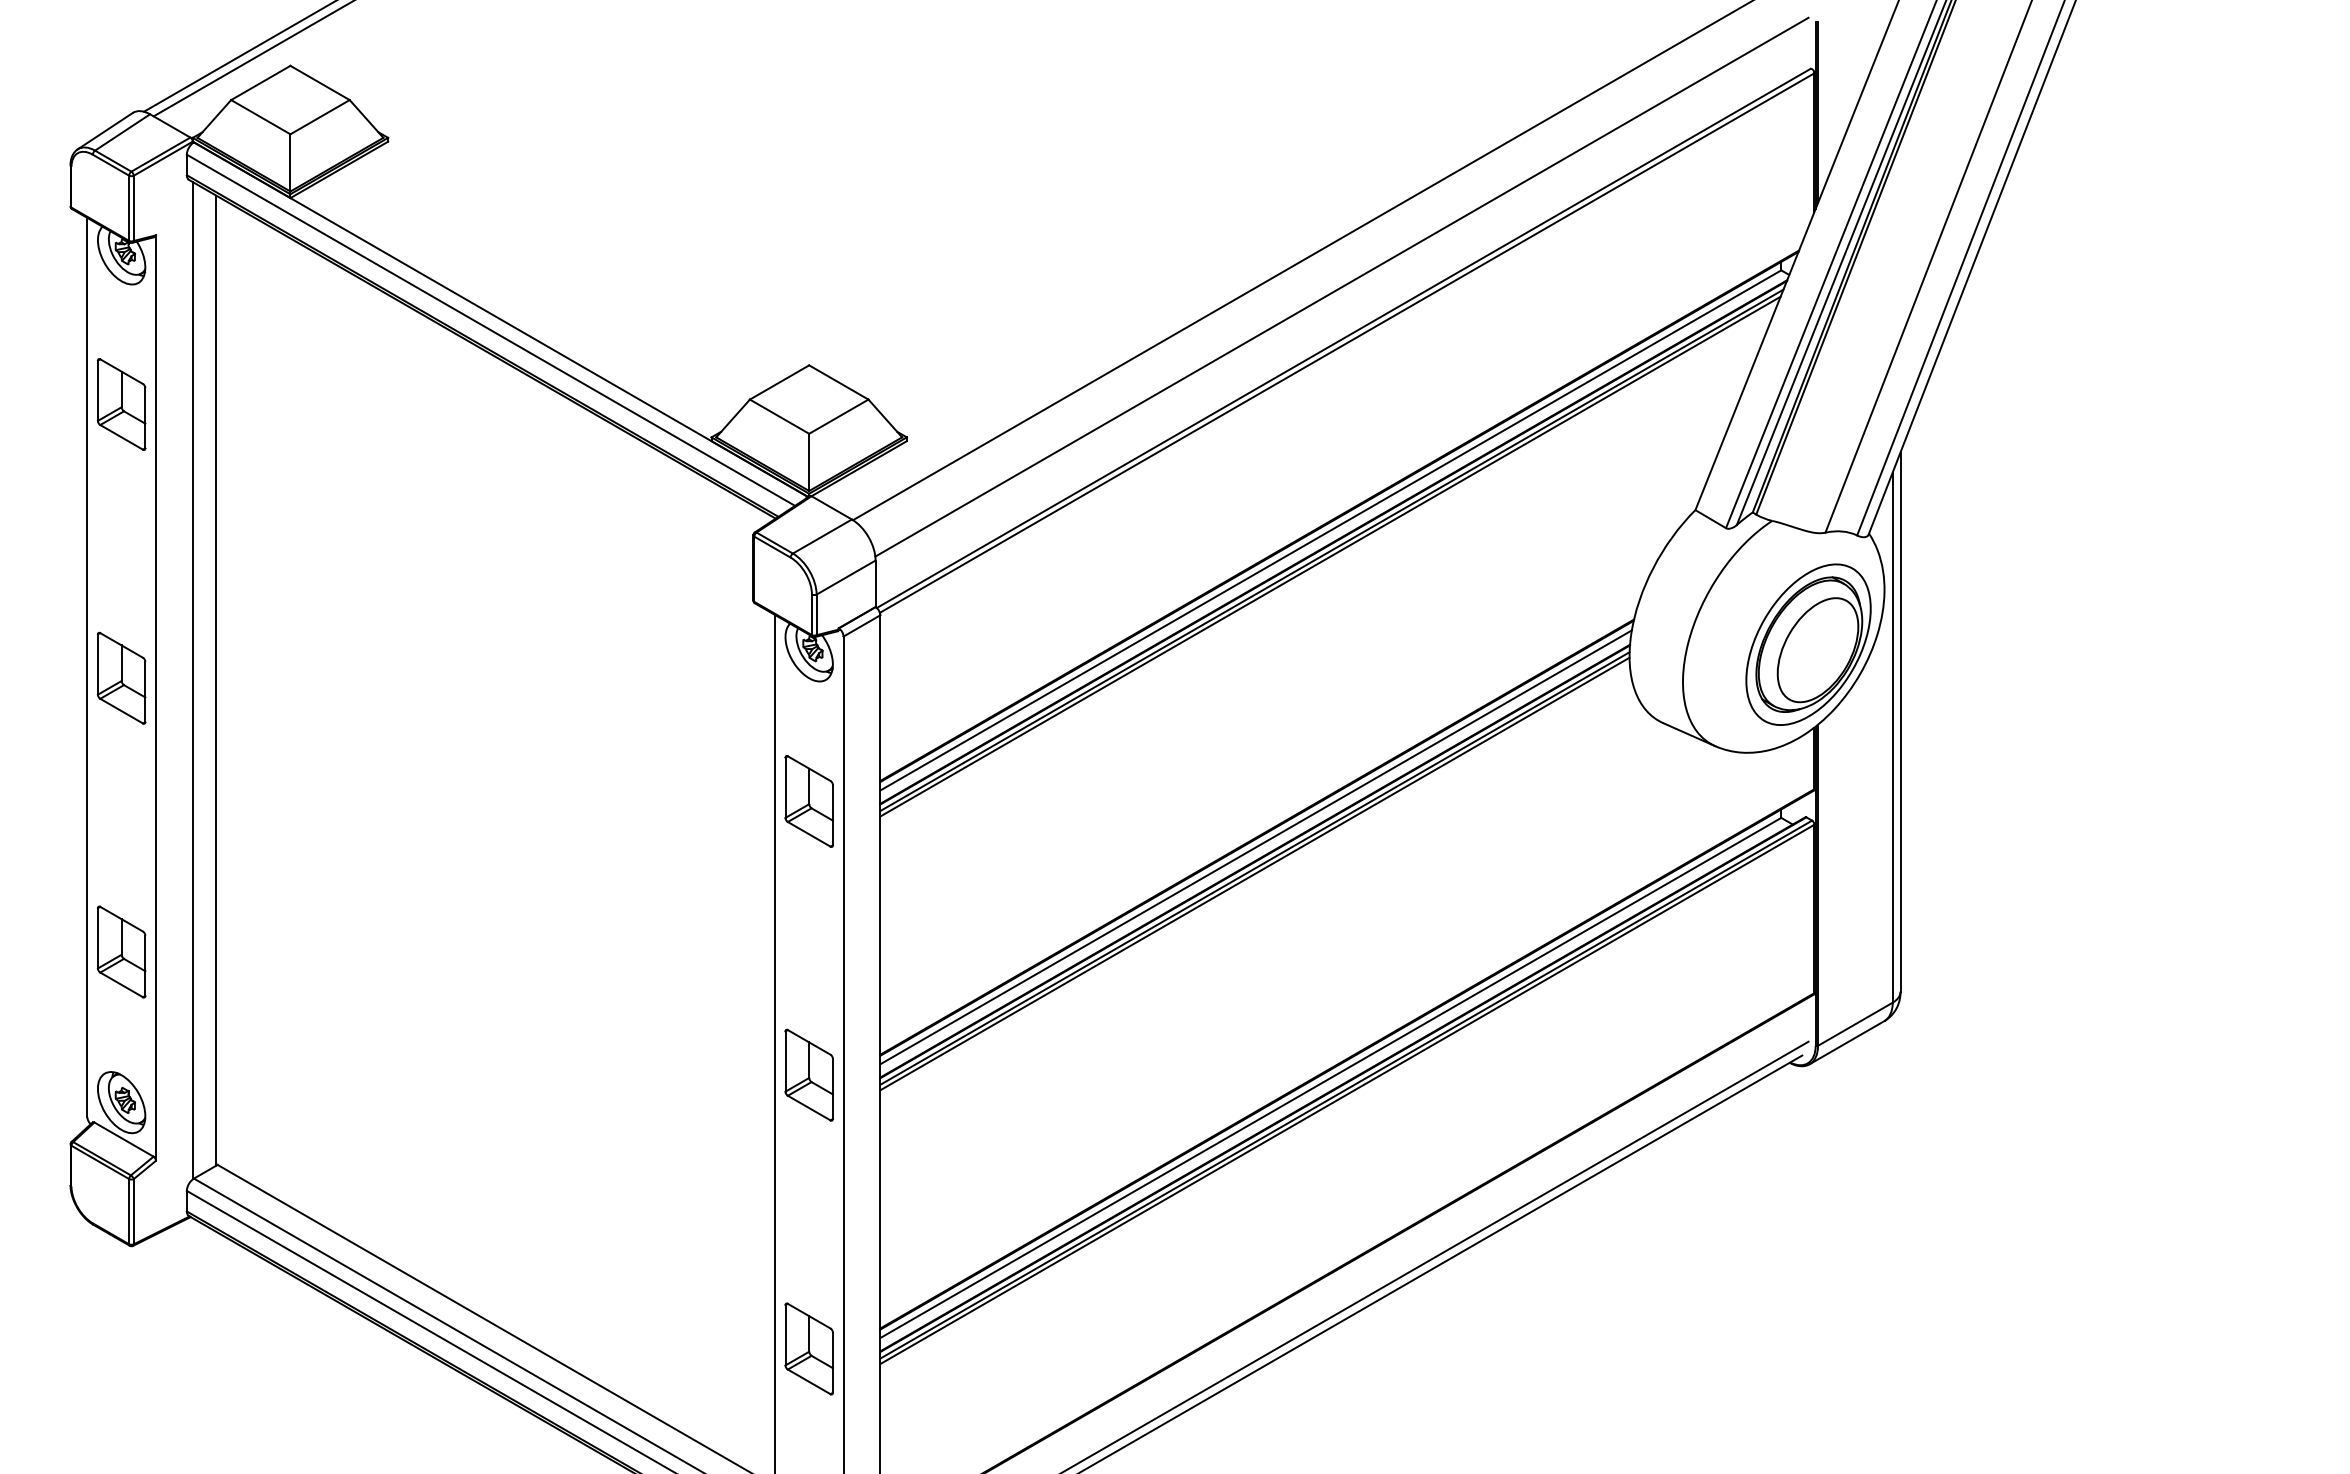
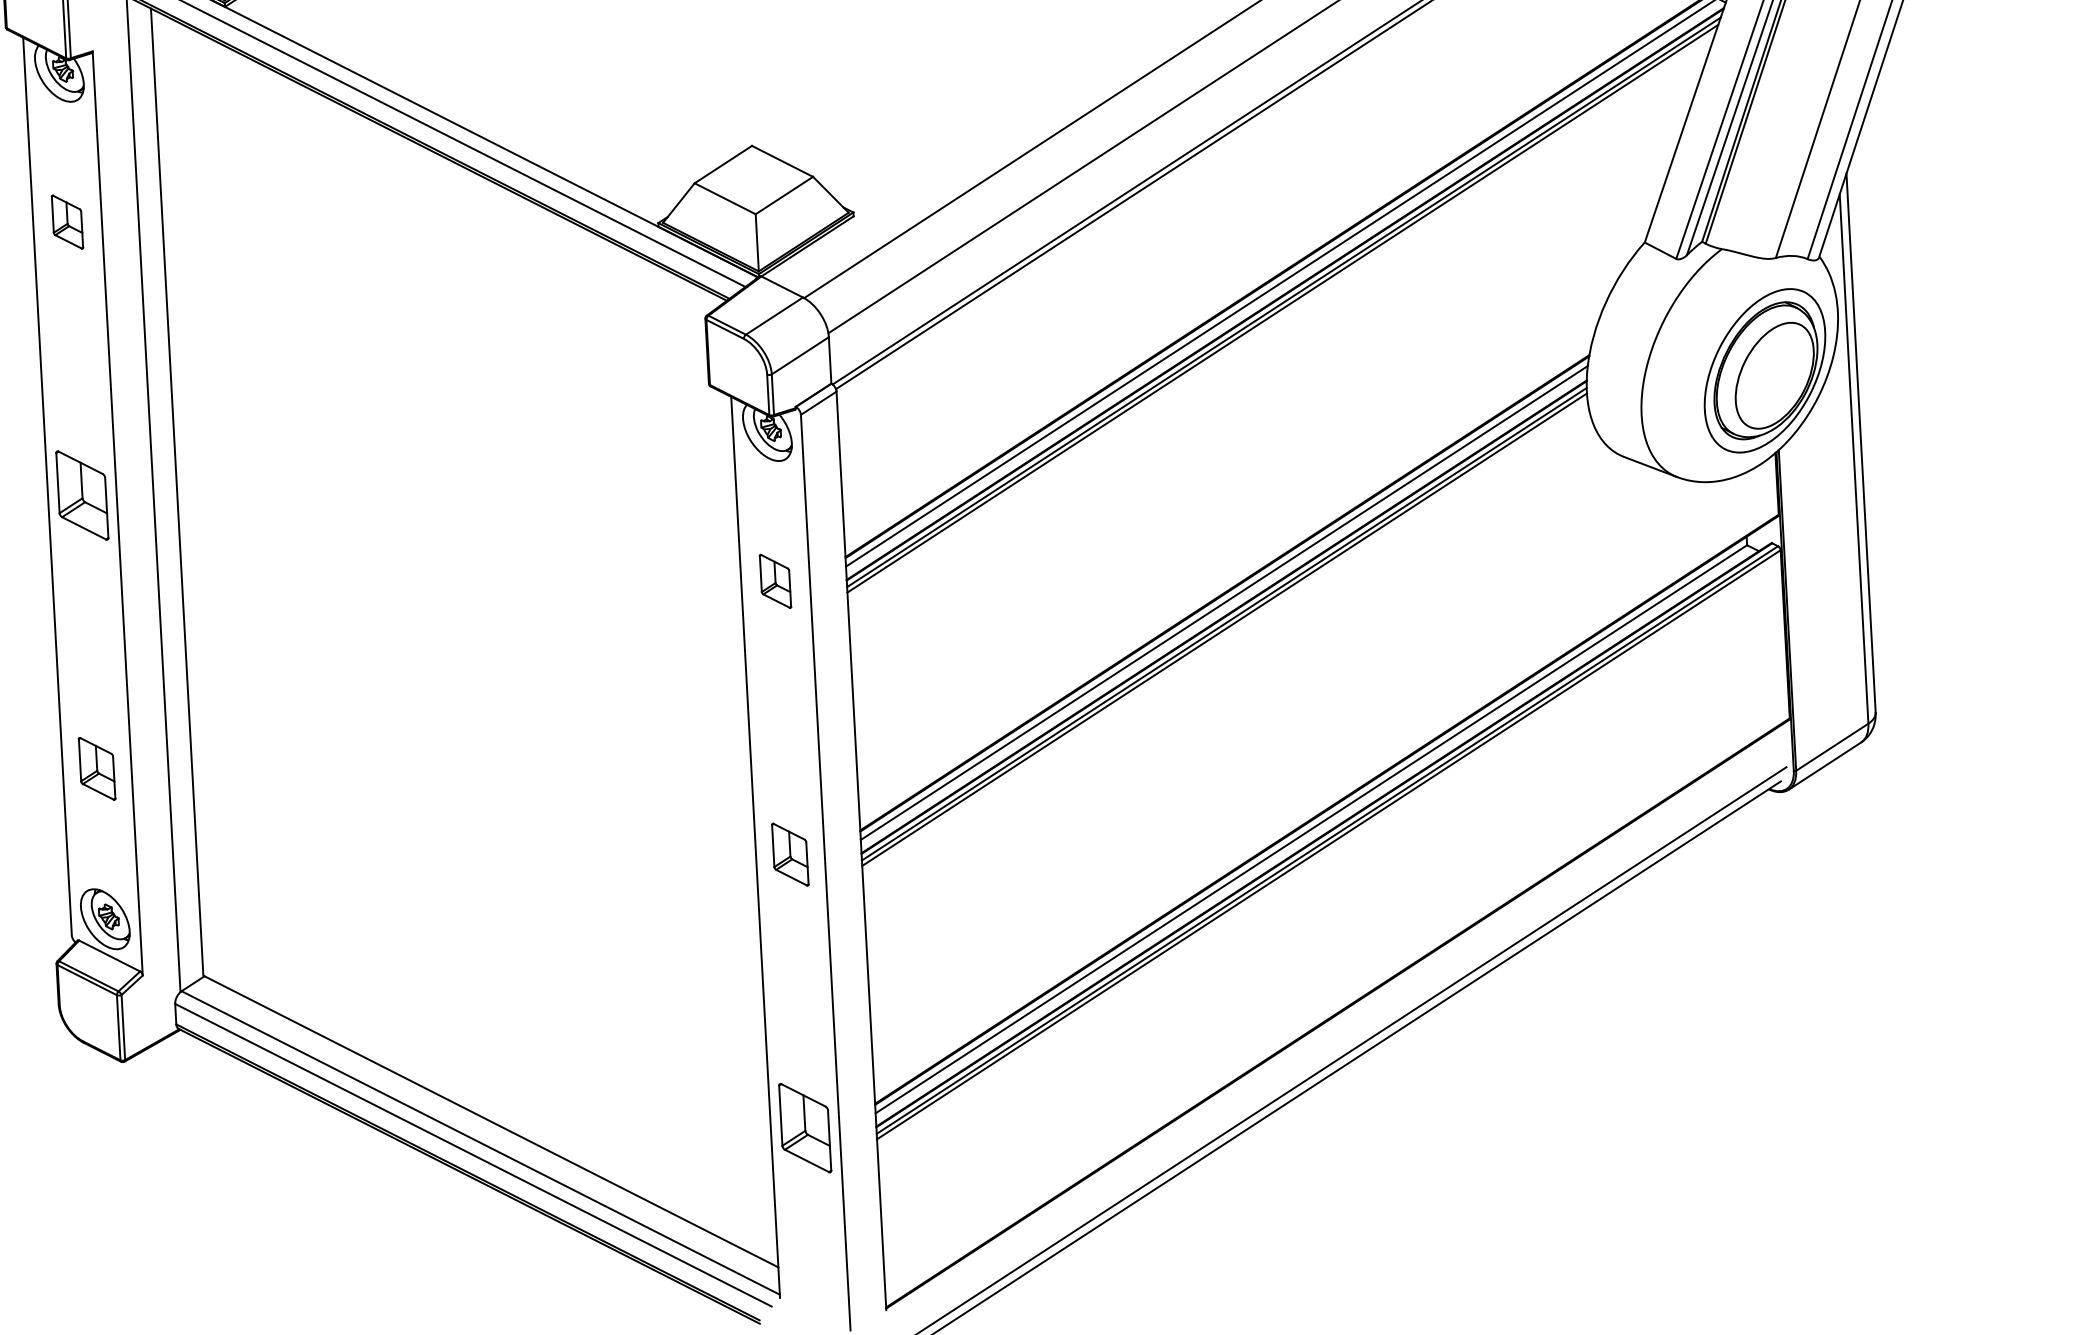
part: (121, 404) -> (67, 222), size x0.6
part: (808, 801) -> (774, 581), size x0.6
part: (121, 951) -> (97, 768), size x0.7
part: (808, 1074) -> (789, 854), size x0.7

